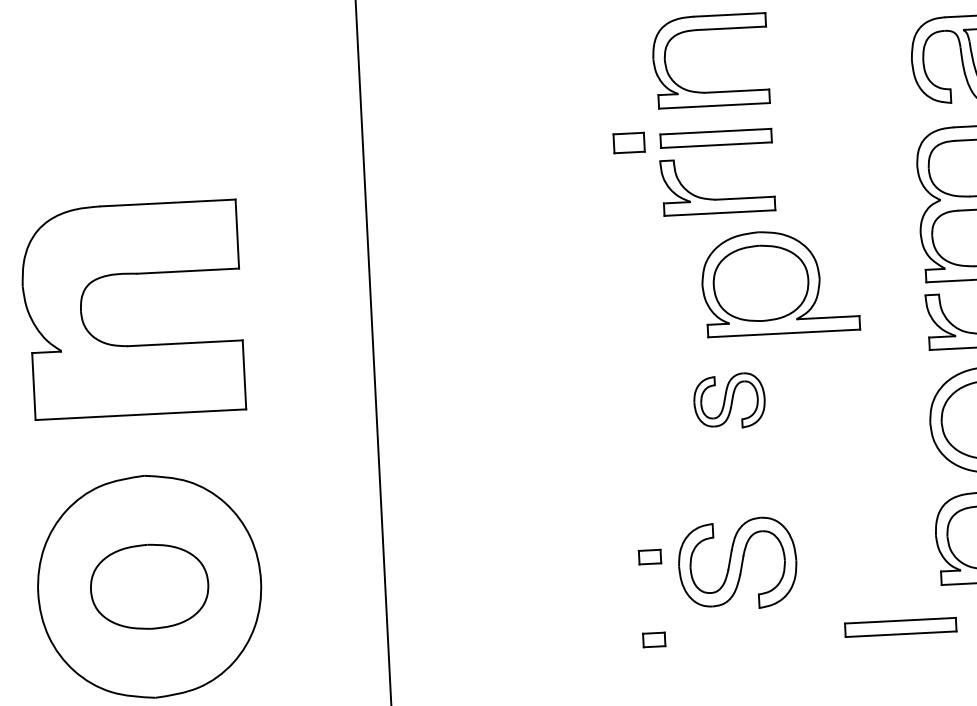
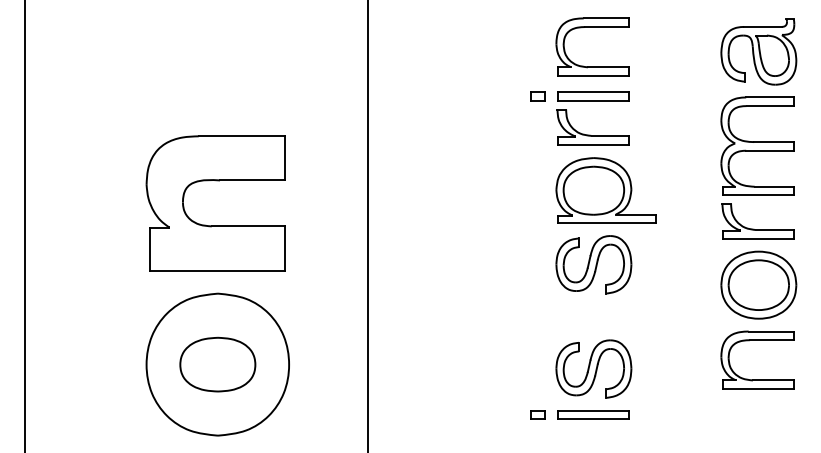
part: (627, 142) -> (537, 96), size x0.71
part: (130, 275) -> (215, 181), moved
part: (779, 282) -> (605, 190), moved
part: (728, 400) -> (593, 264), size x1.67
part: (648, 556) -> (537, 361), removed
part: (900, 626) -> (593, 414), moved

